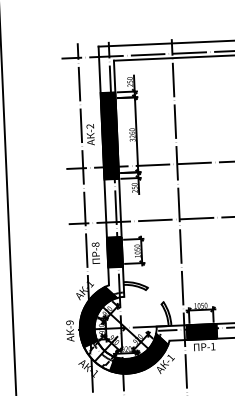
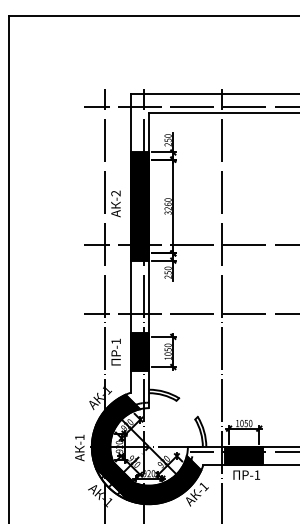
text: (95, 244) -> (115, 341), -8 -> -1
text: (69, 322) -> (79, 437), -9 -> -1
hatch: (99, 355) -> (115, 480), added

